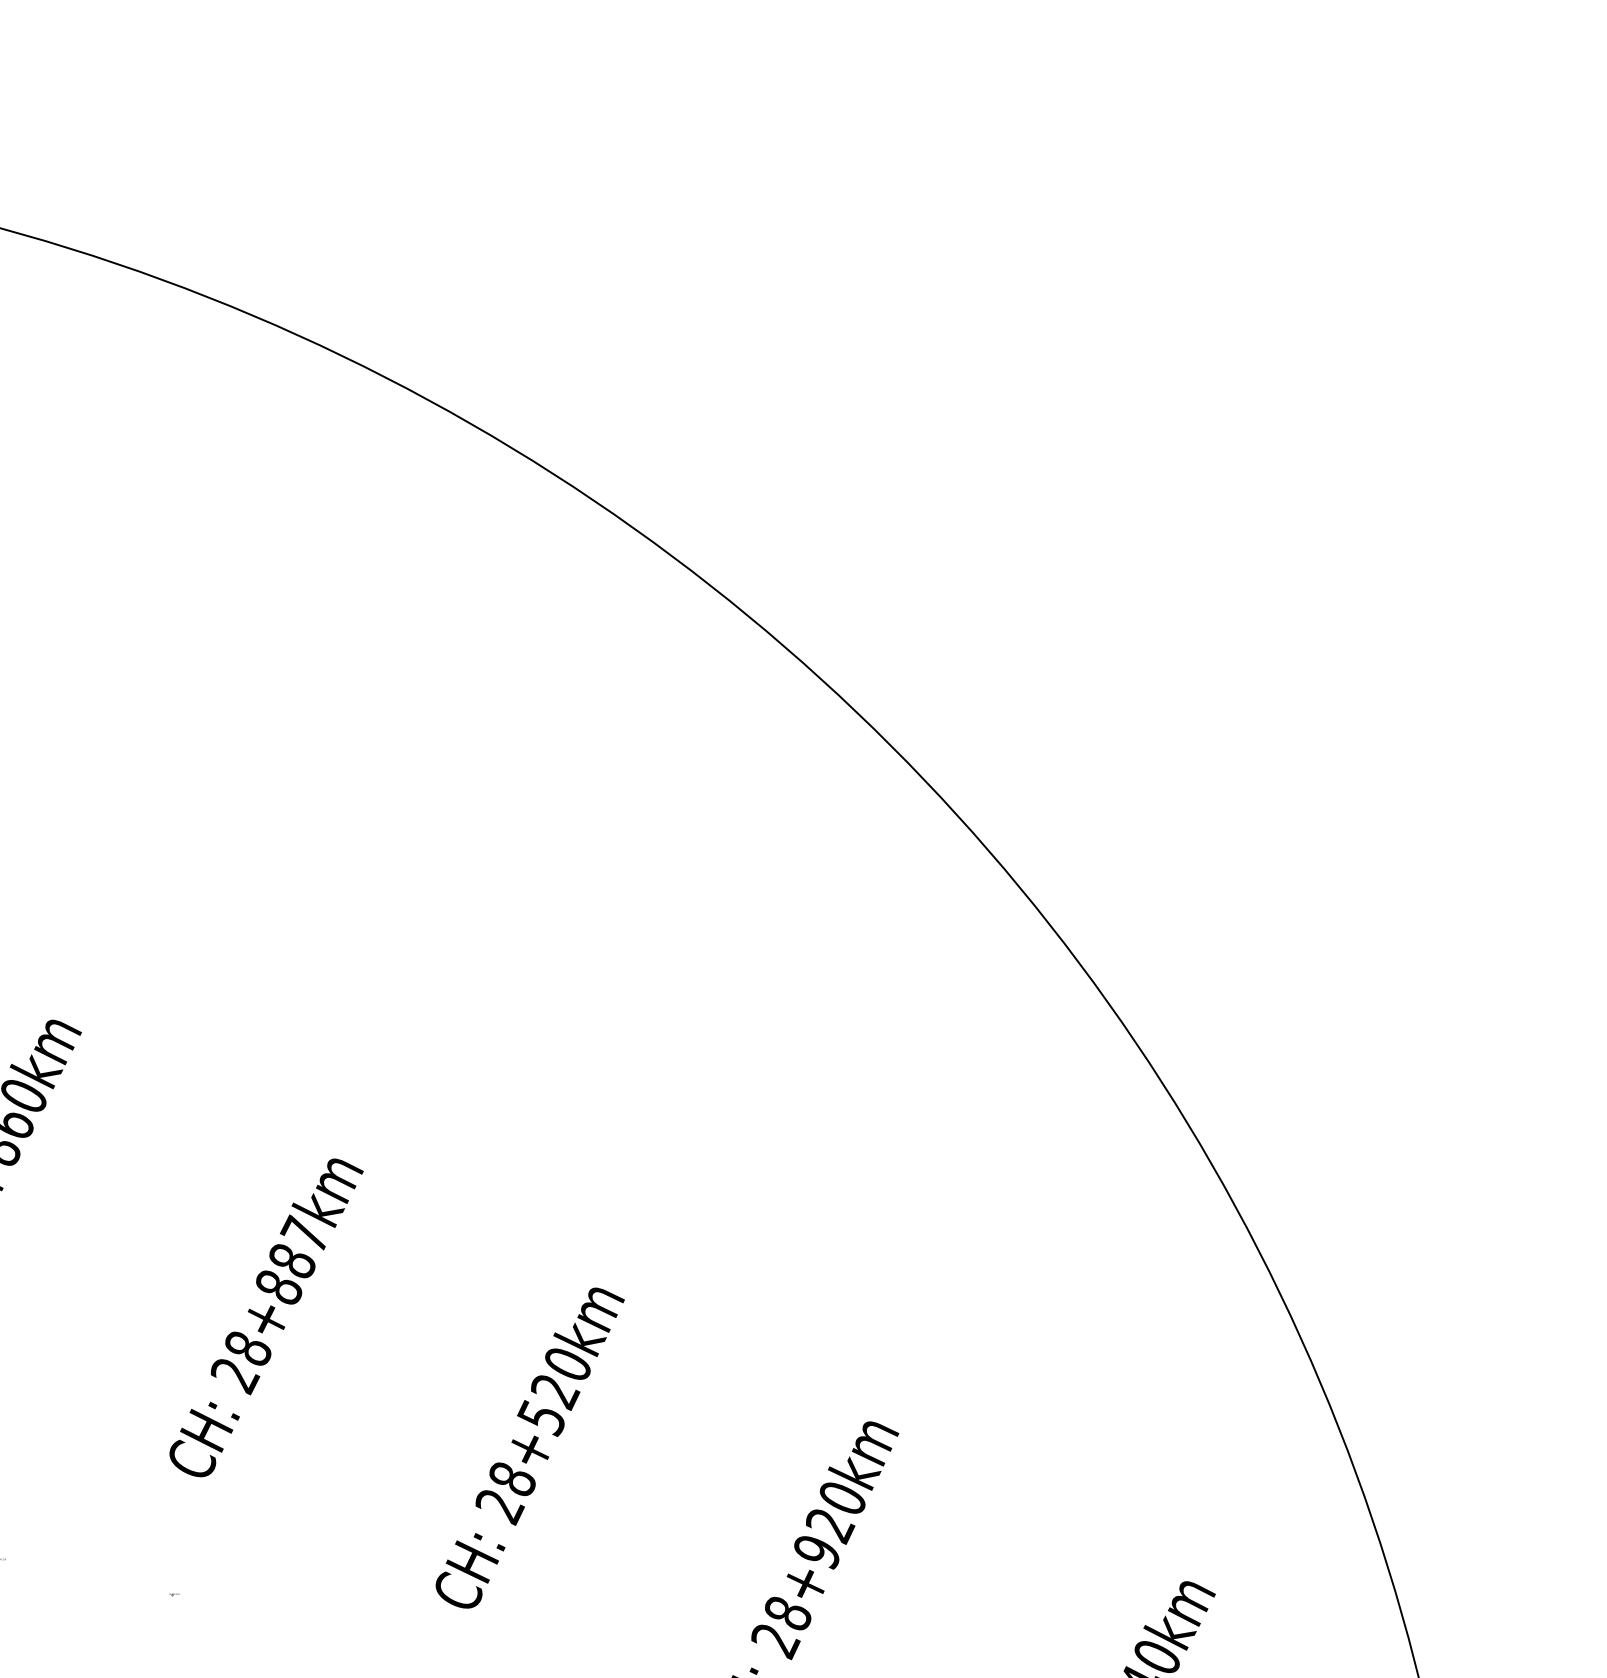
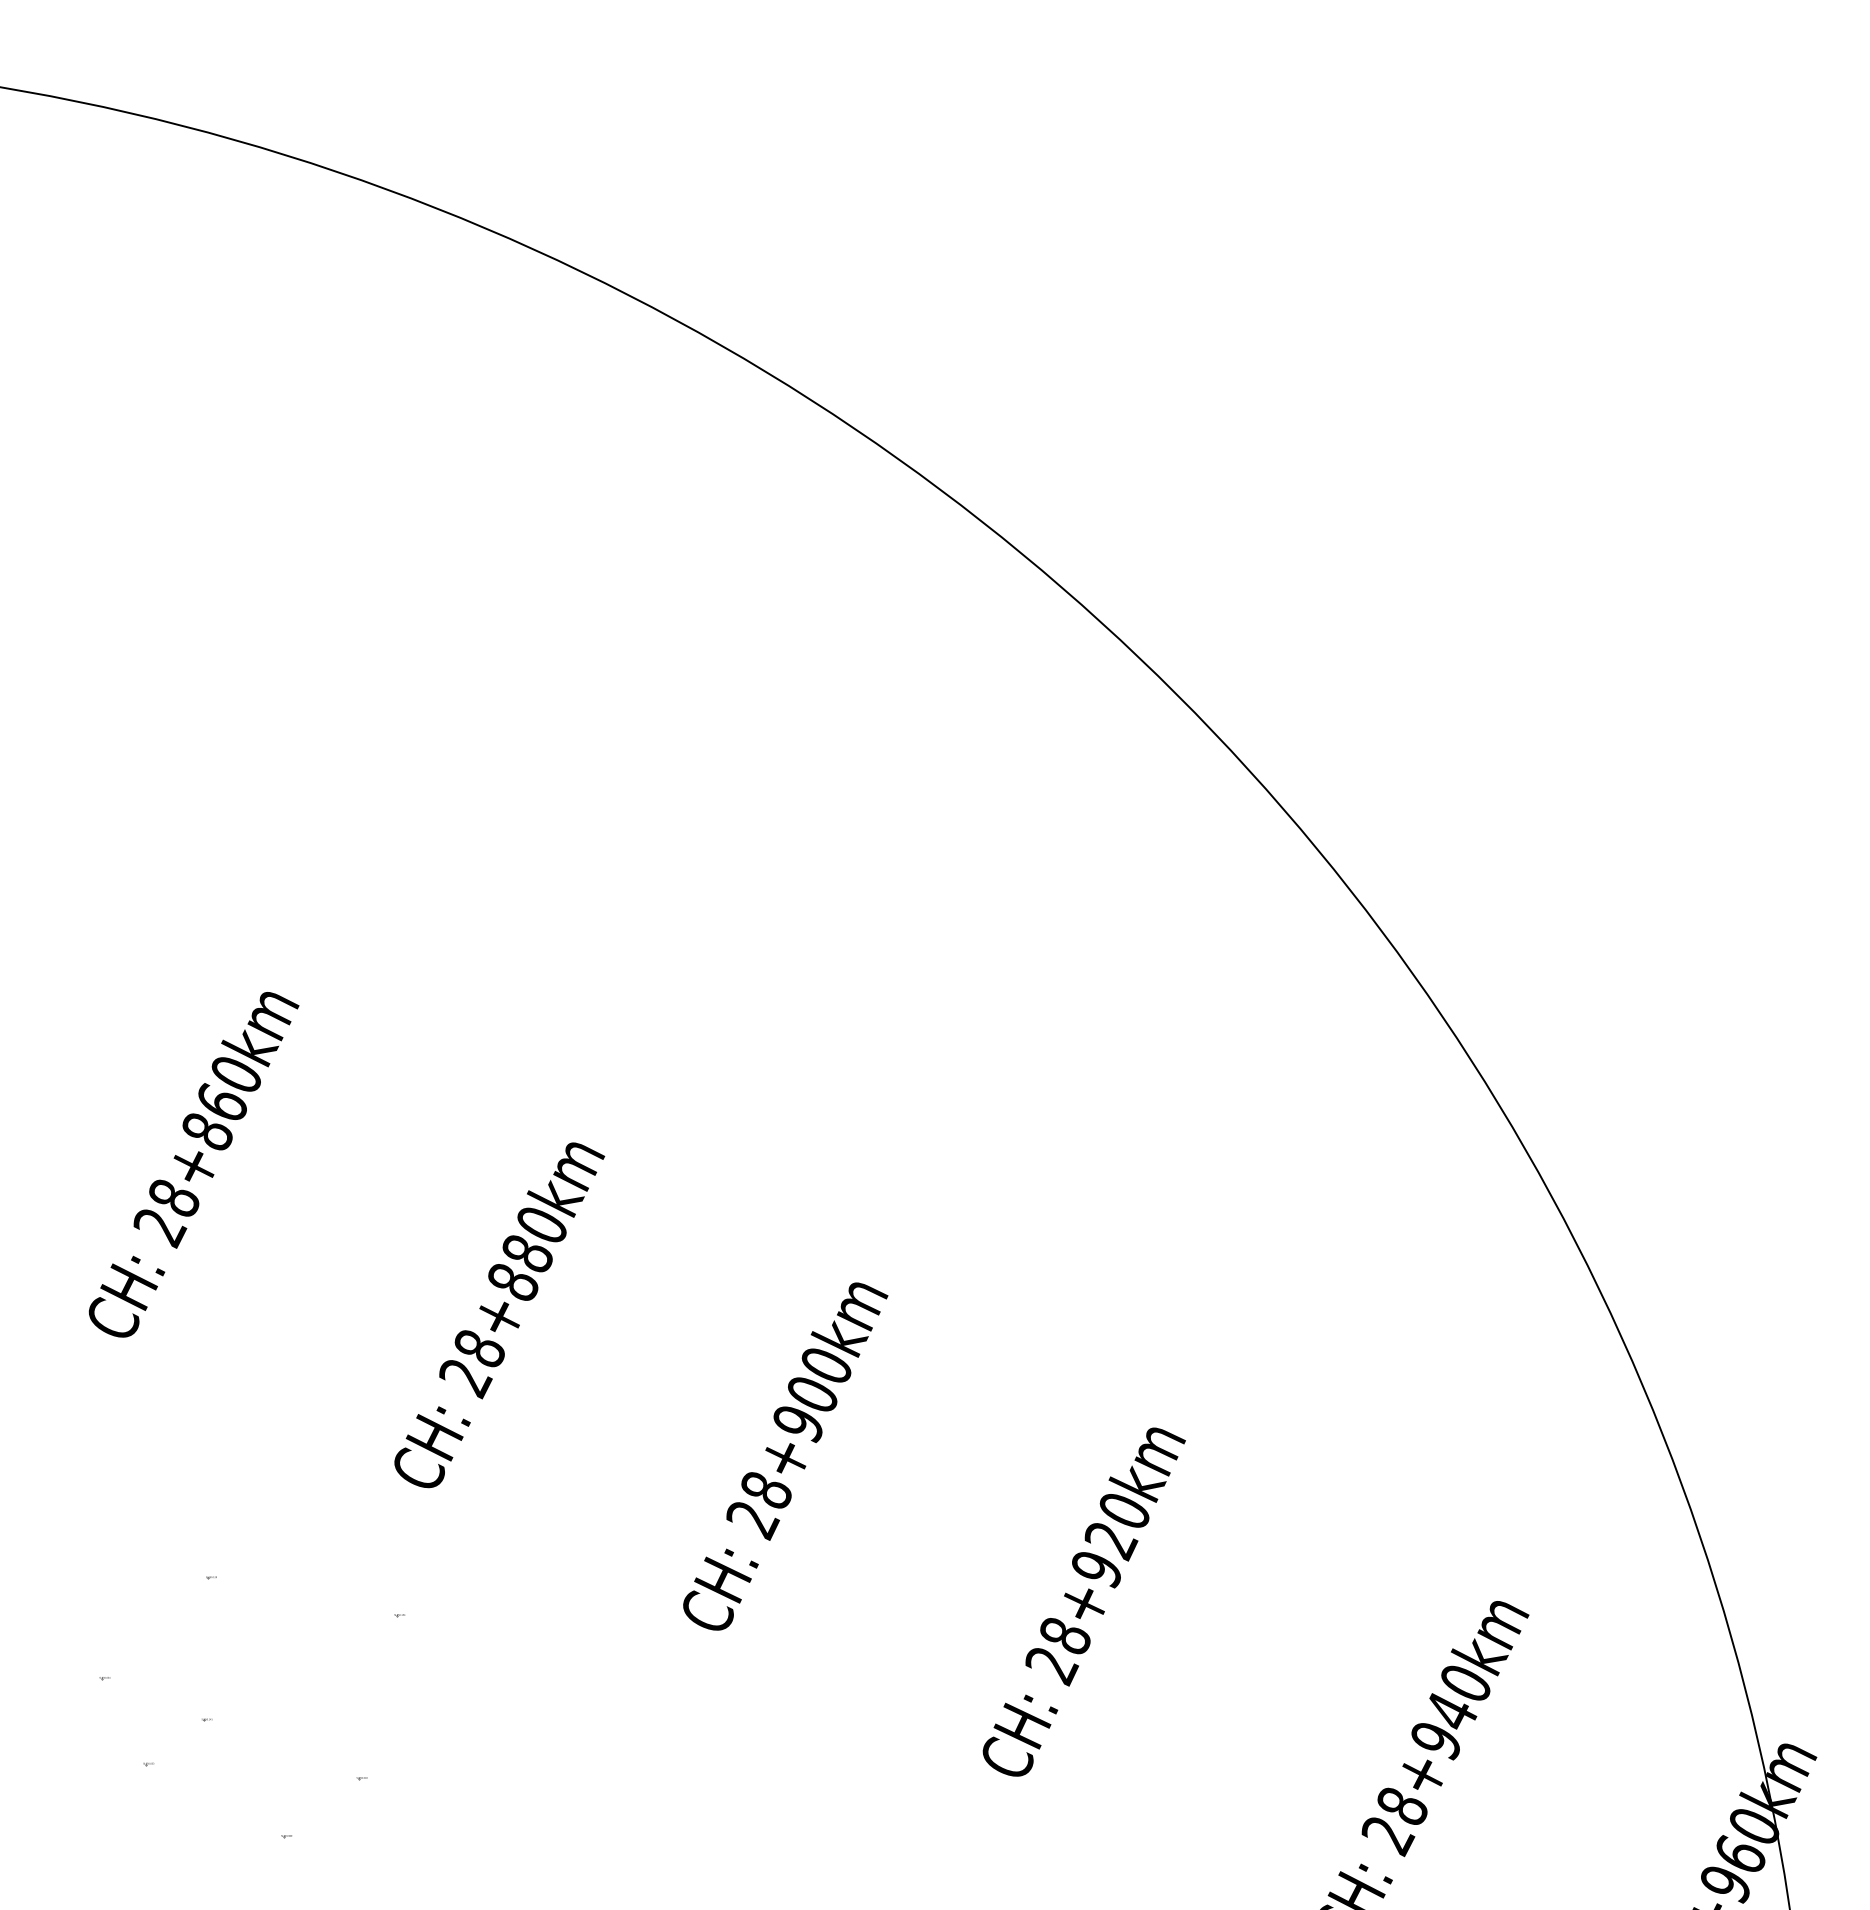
text: (304, 1232) -> (540, 1222), 28+887km -> 28+880km
text: (548, 1405) -> (805, 1410), 28+520km -> 28+900km

